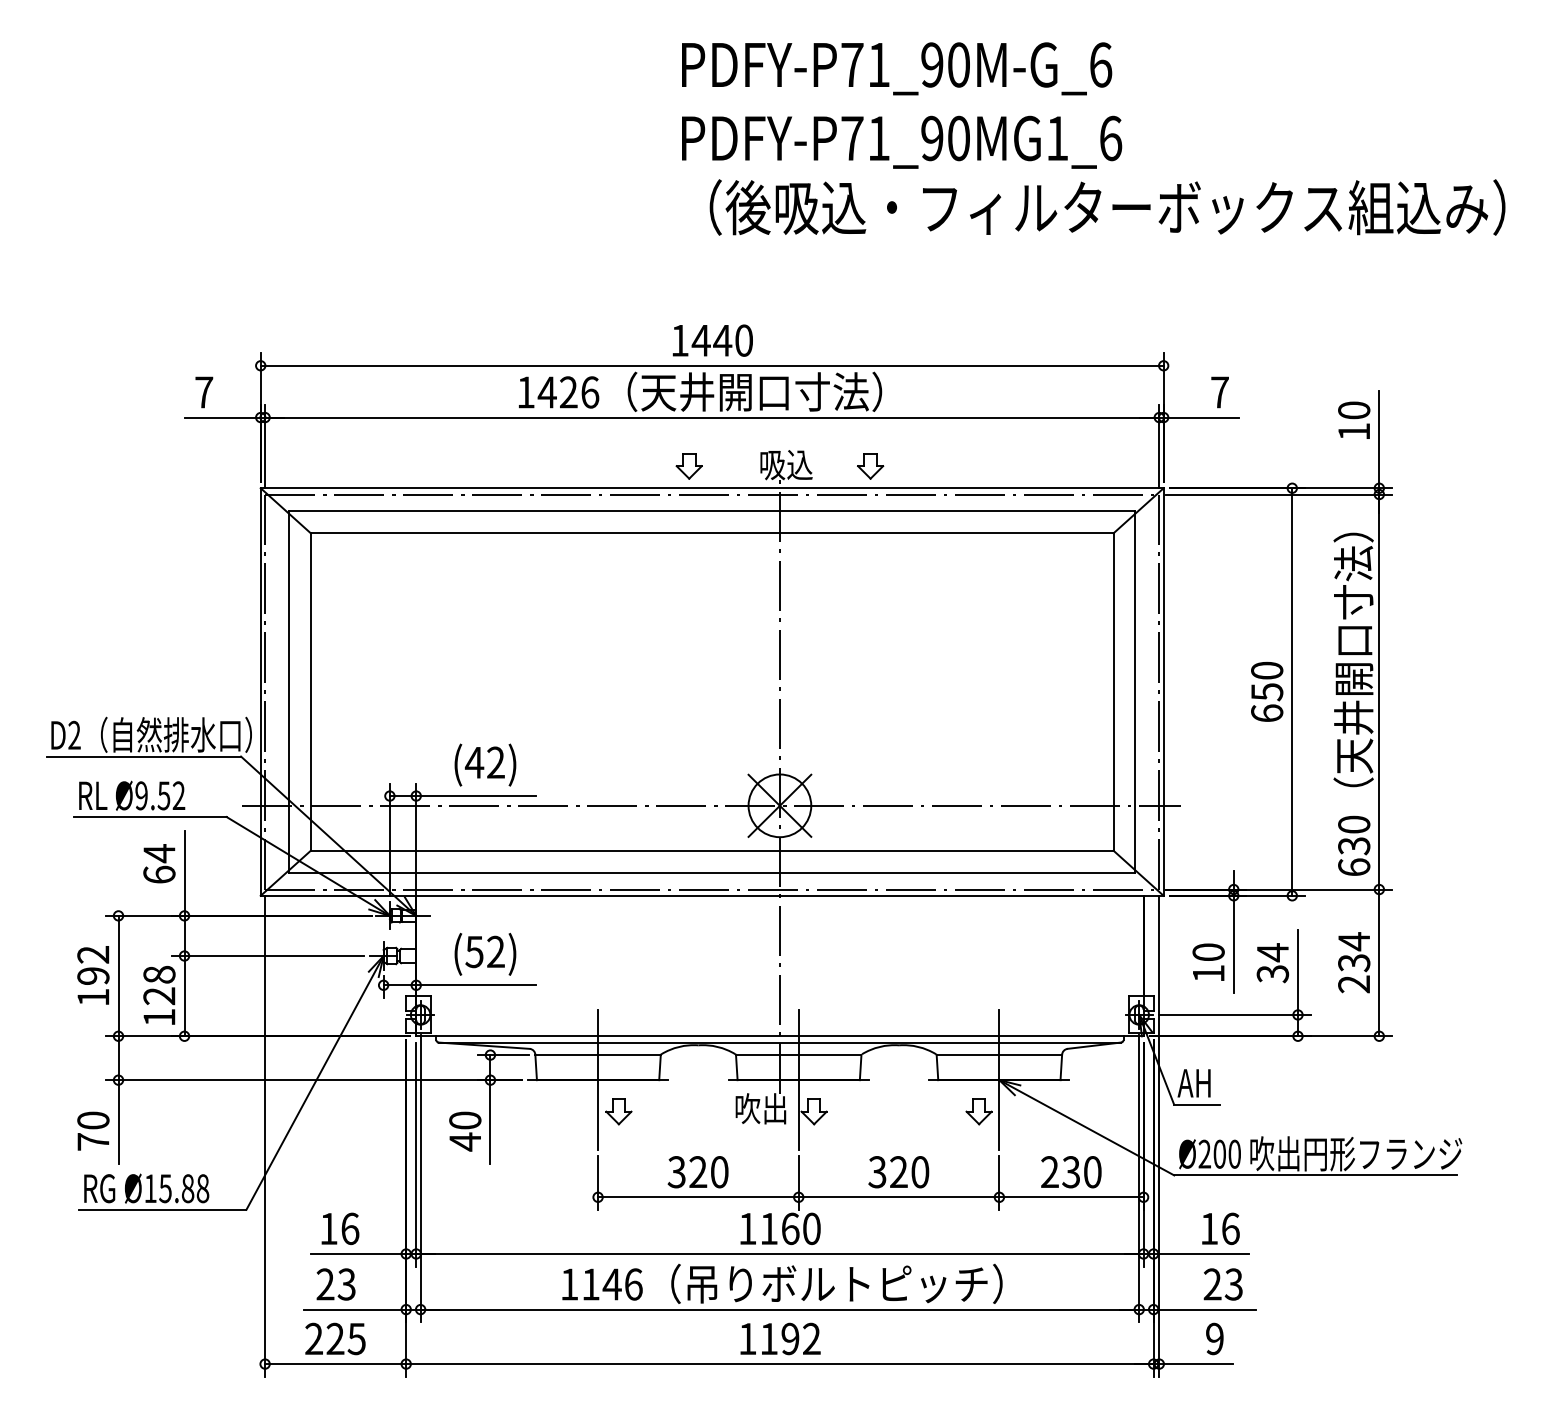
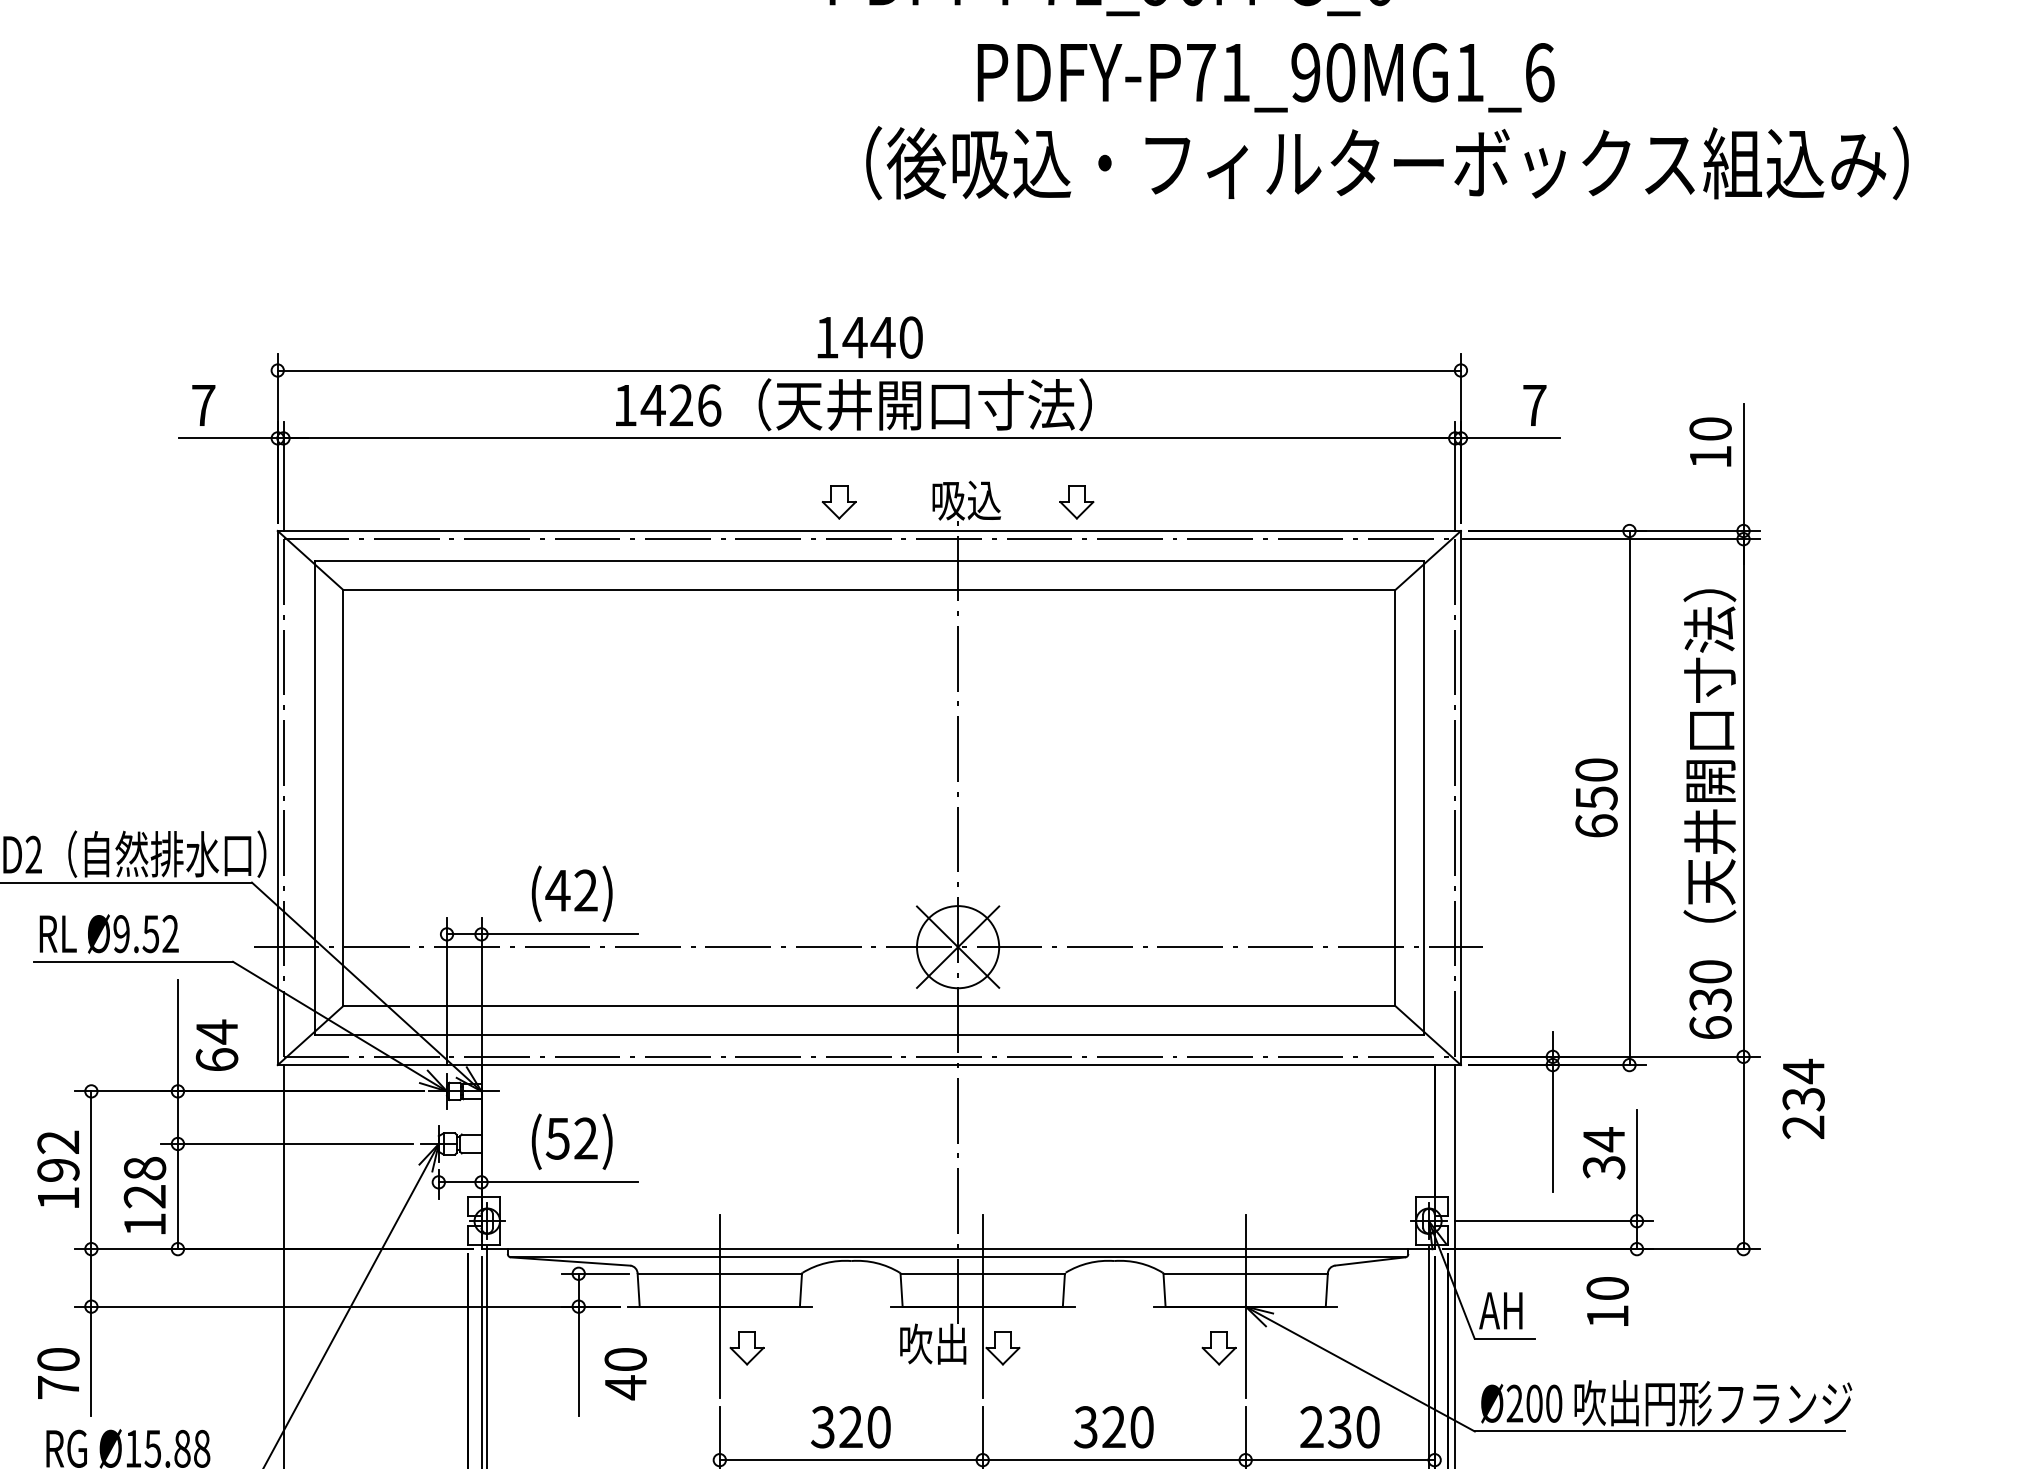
text: (902, 141) -> (1266, 76), moved
text: (159, 863) -> (217, 1045), moved
text: (1208, 961) -> (1607, 1300), moved
text: (1354, 962) -> (1804, 1098), moved
text: (465, 1131) -> (626, 1373), moved

